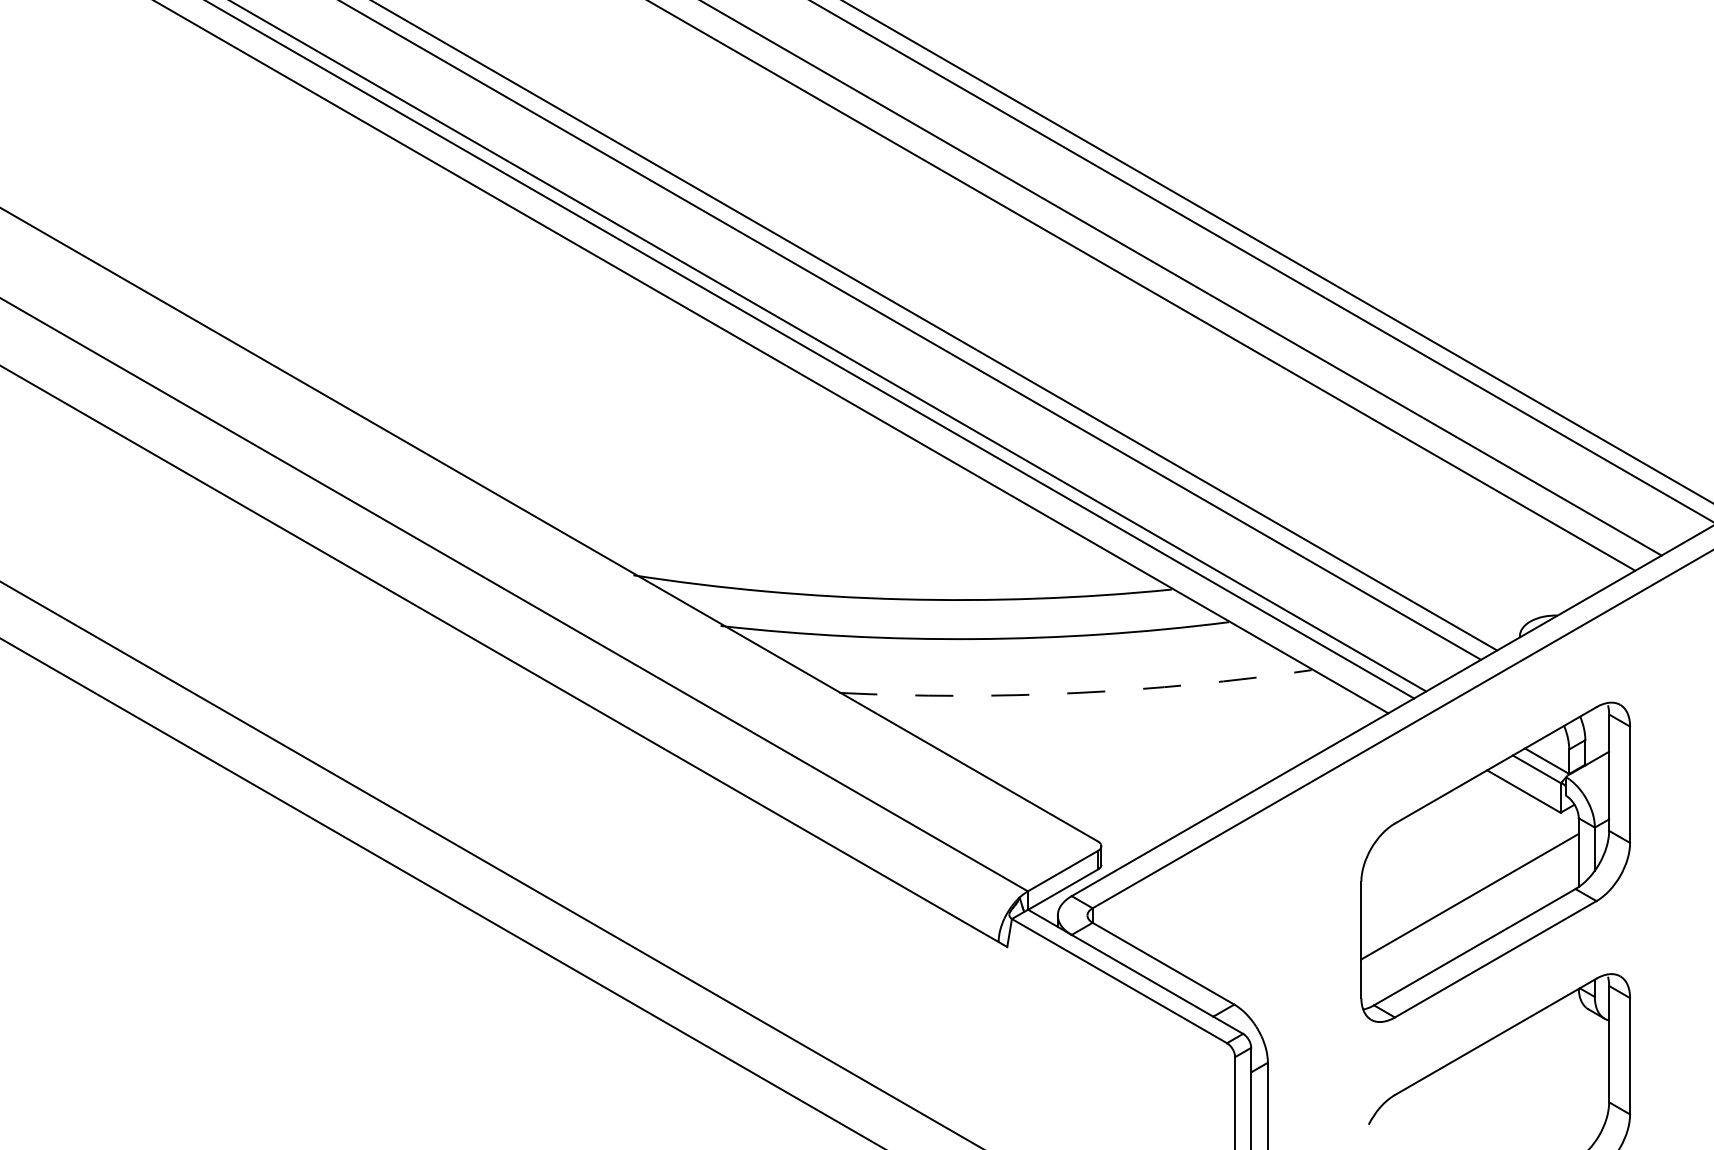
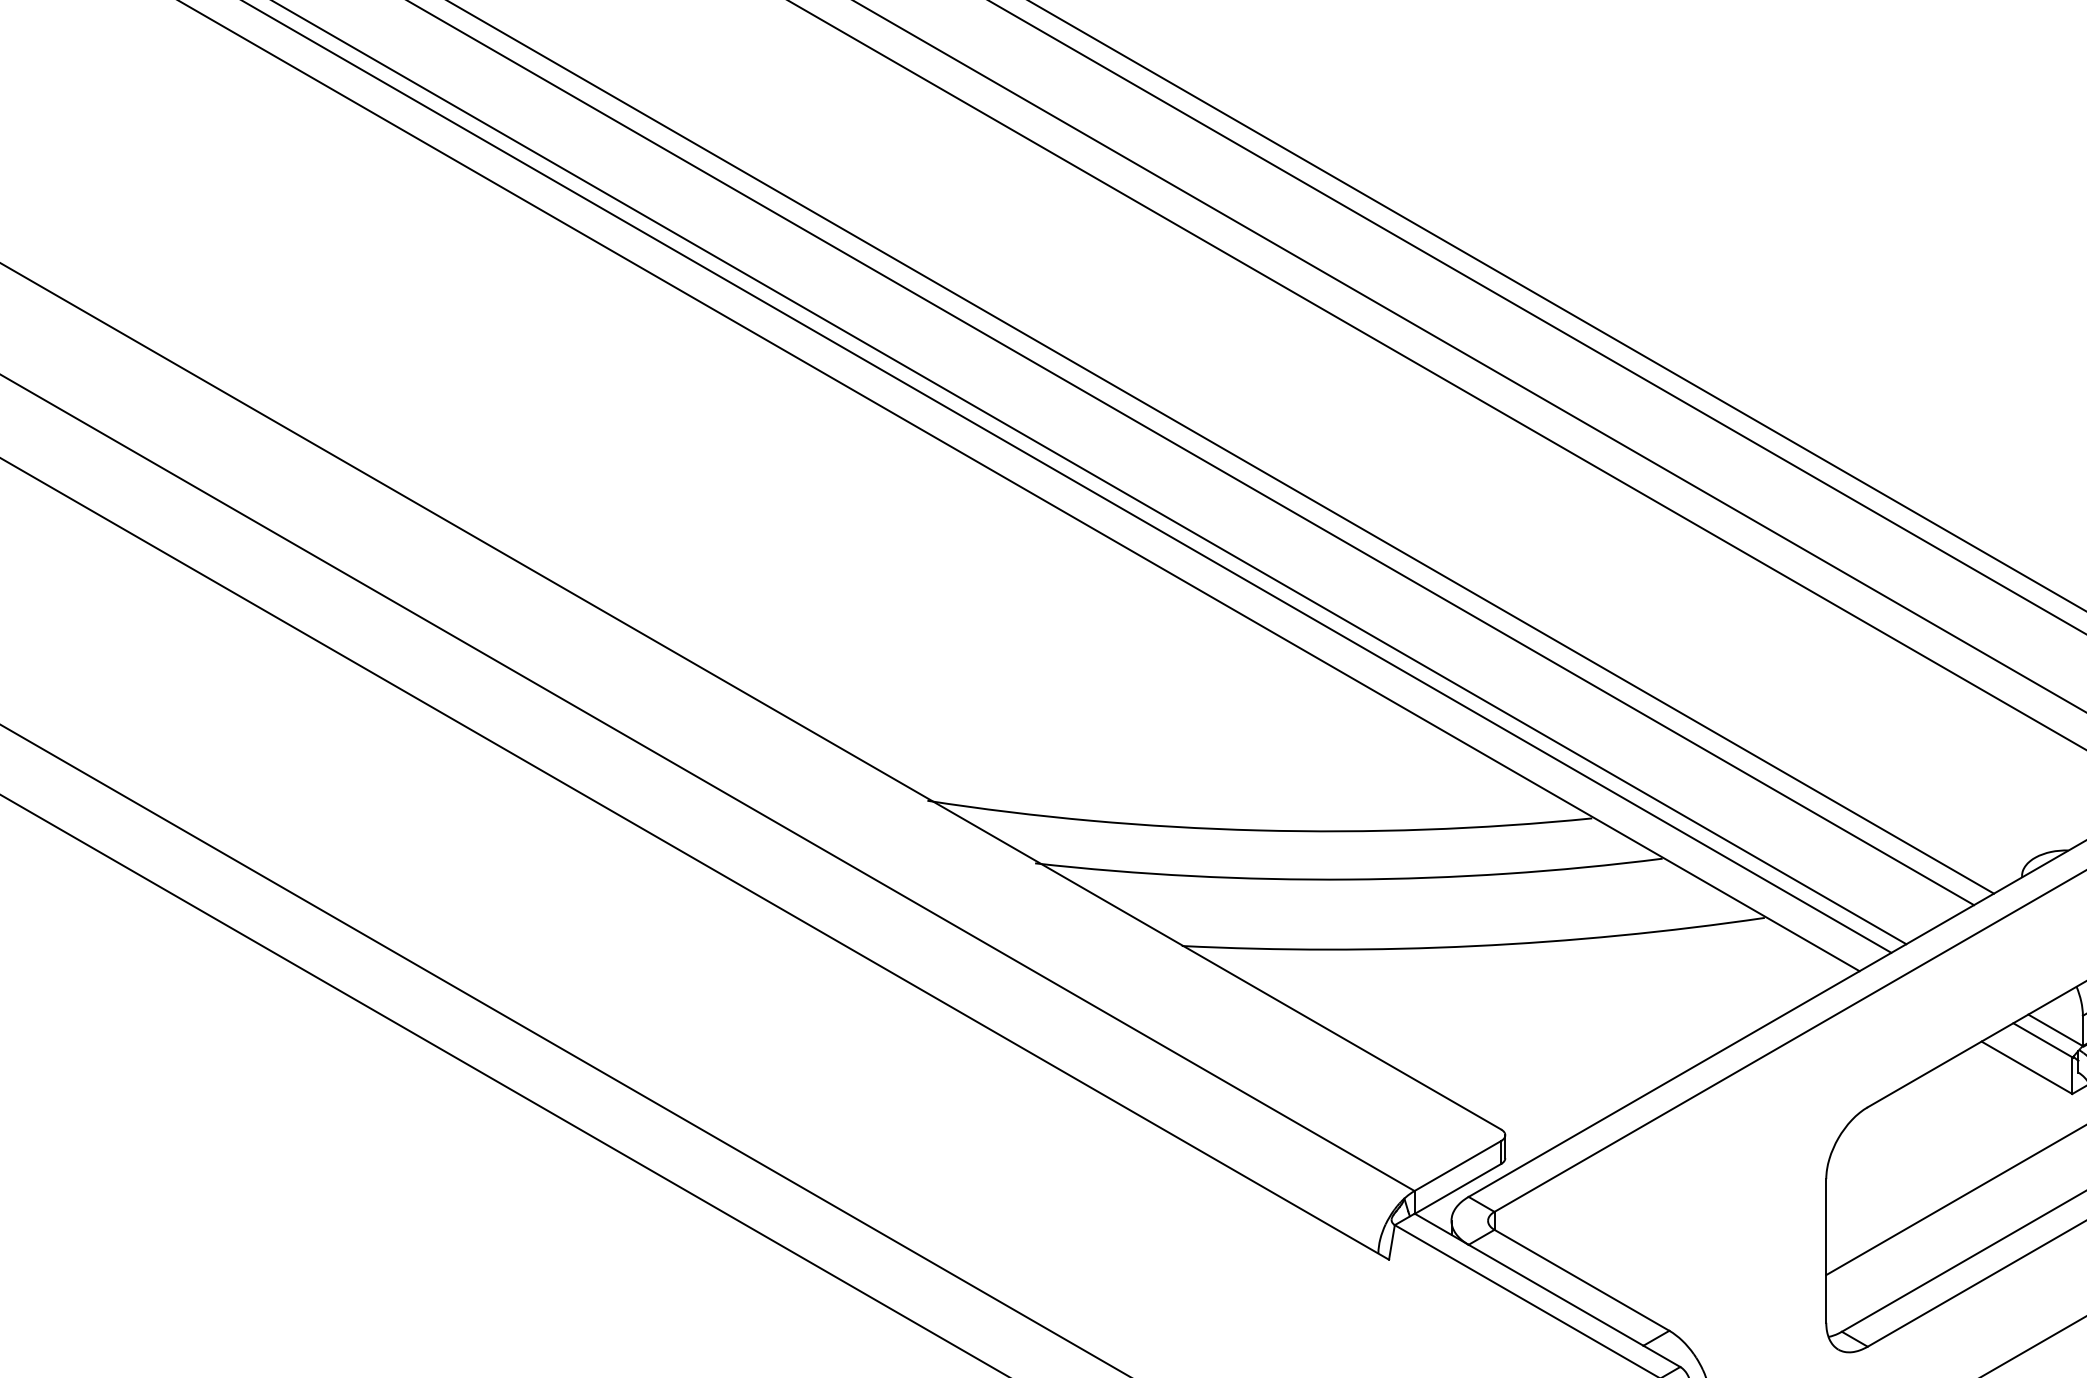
arc: (1076, 693) -> (1474, 946), dashed -> solid

